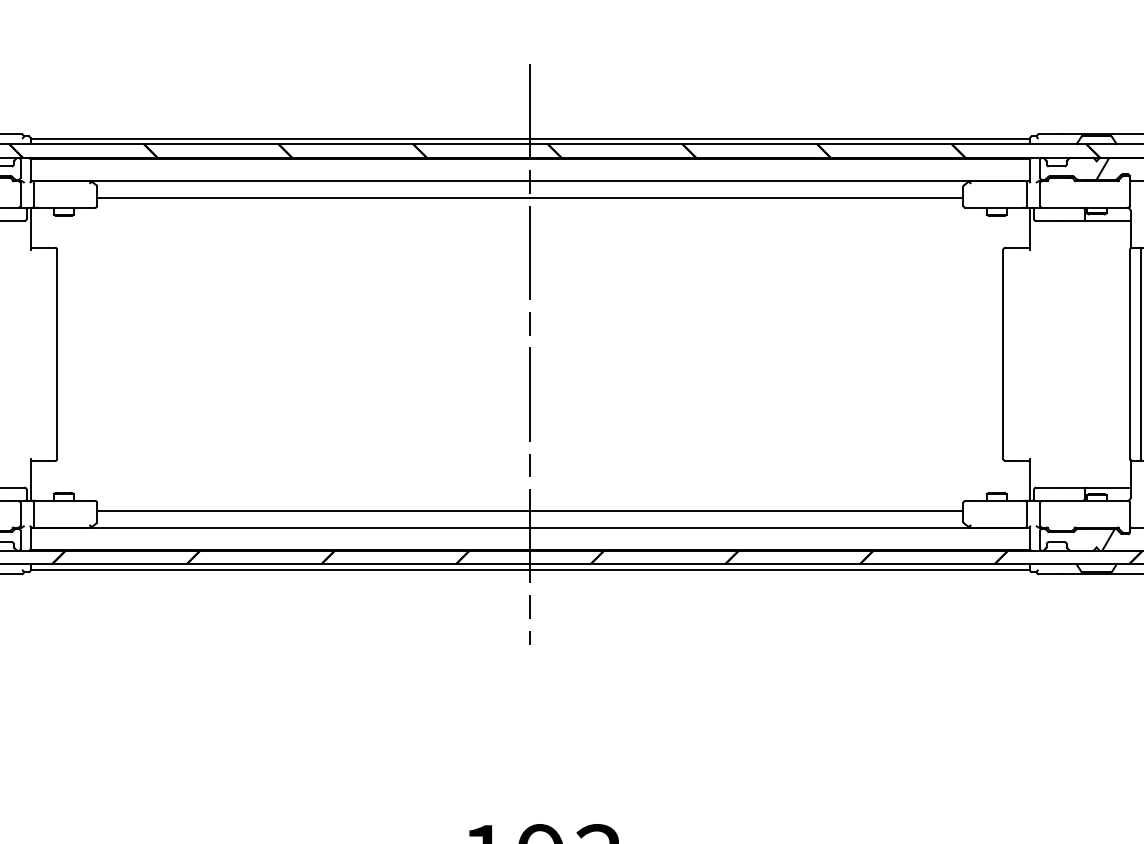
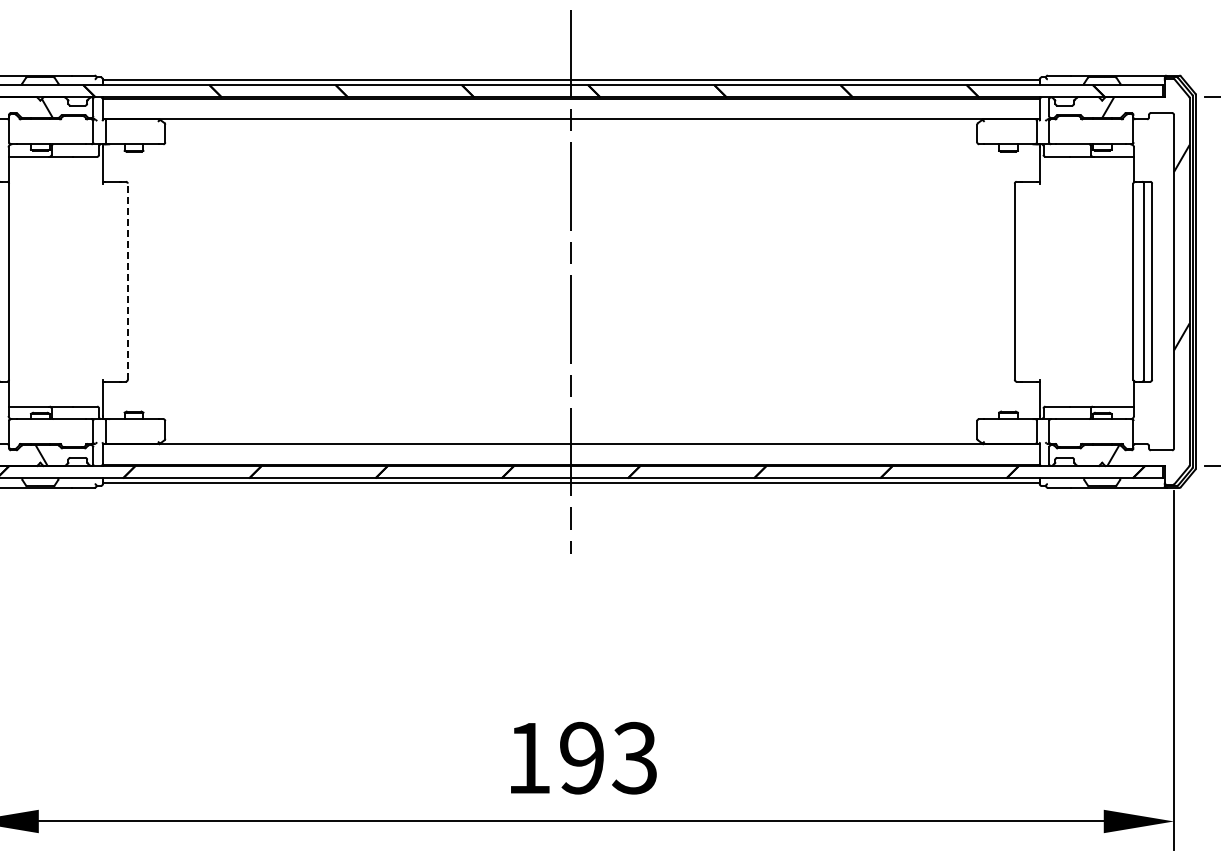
line: (530, 197) -> (571, 134), removed
line: (56, 354) -> (127, 281), solid -> dashed
line: (530, 510) -> (571, 428), removed

